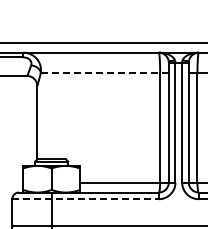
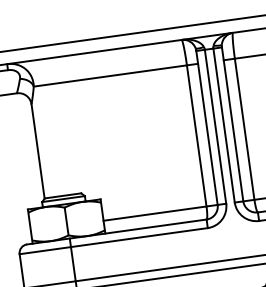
line: (104, 72) -> (115, 75), dashed -> solid
line: (86, 199) -> (114, 241), dashed -> solid

